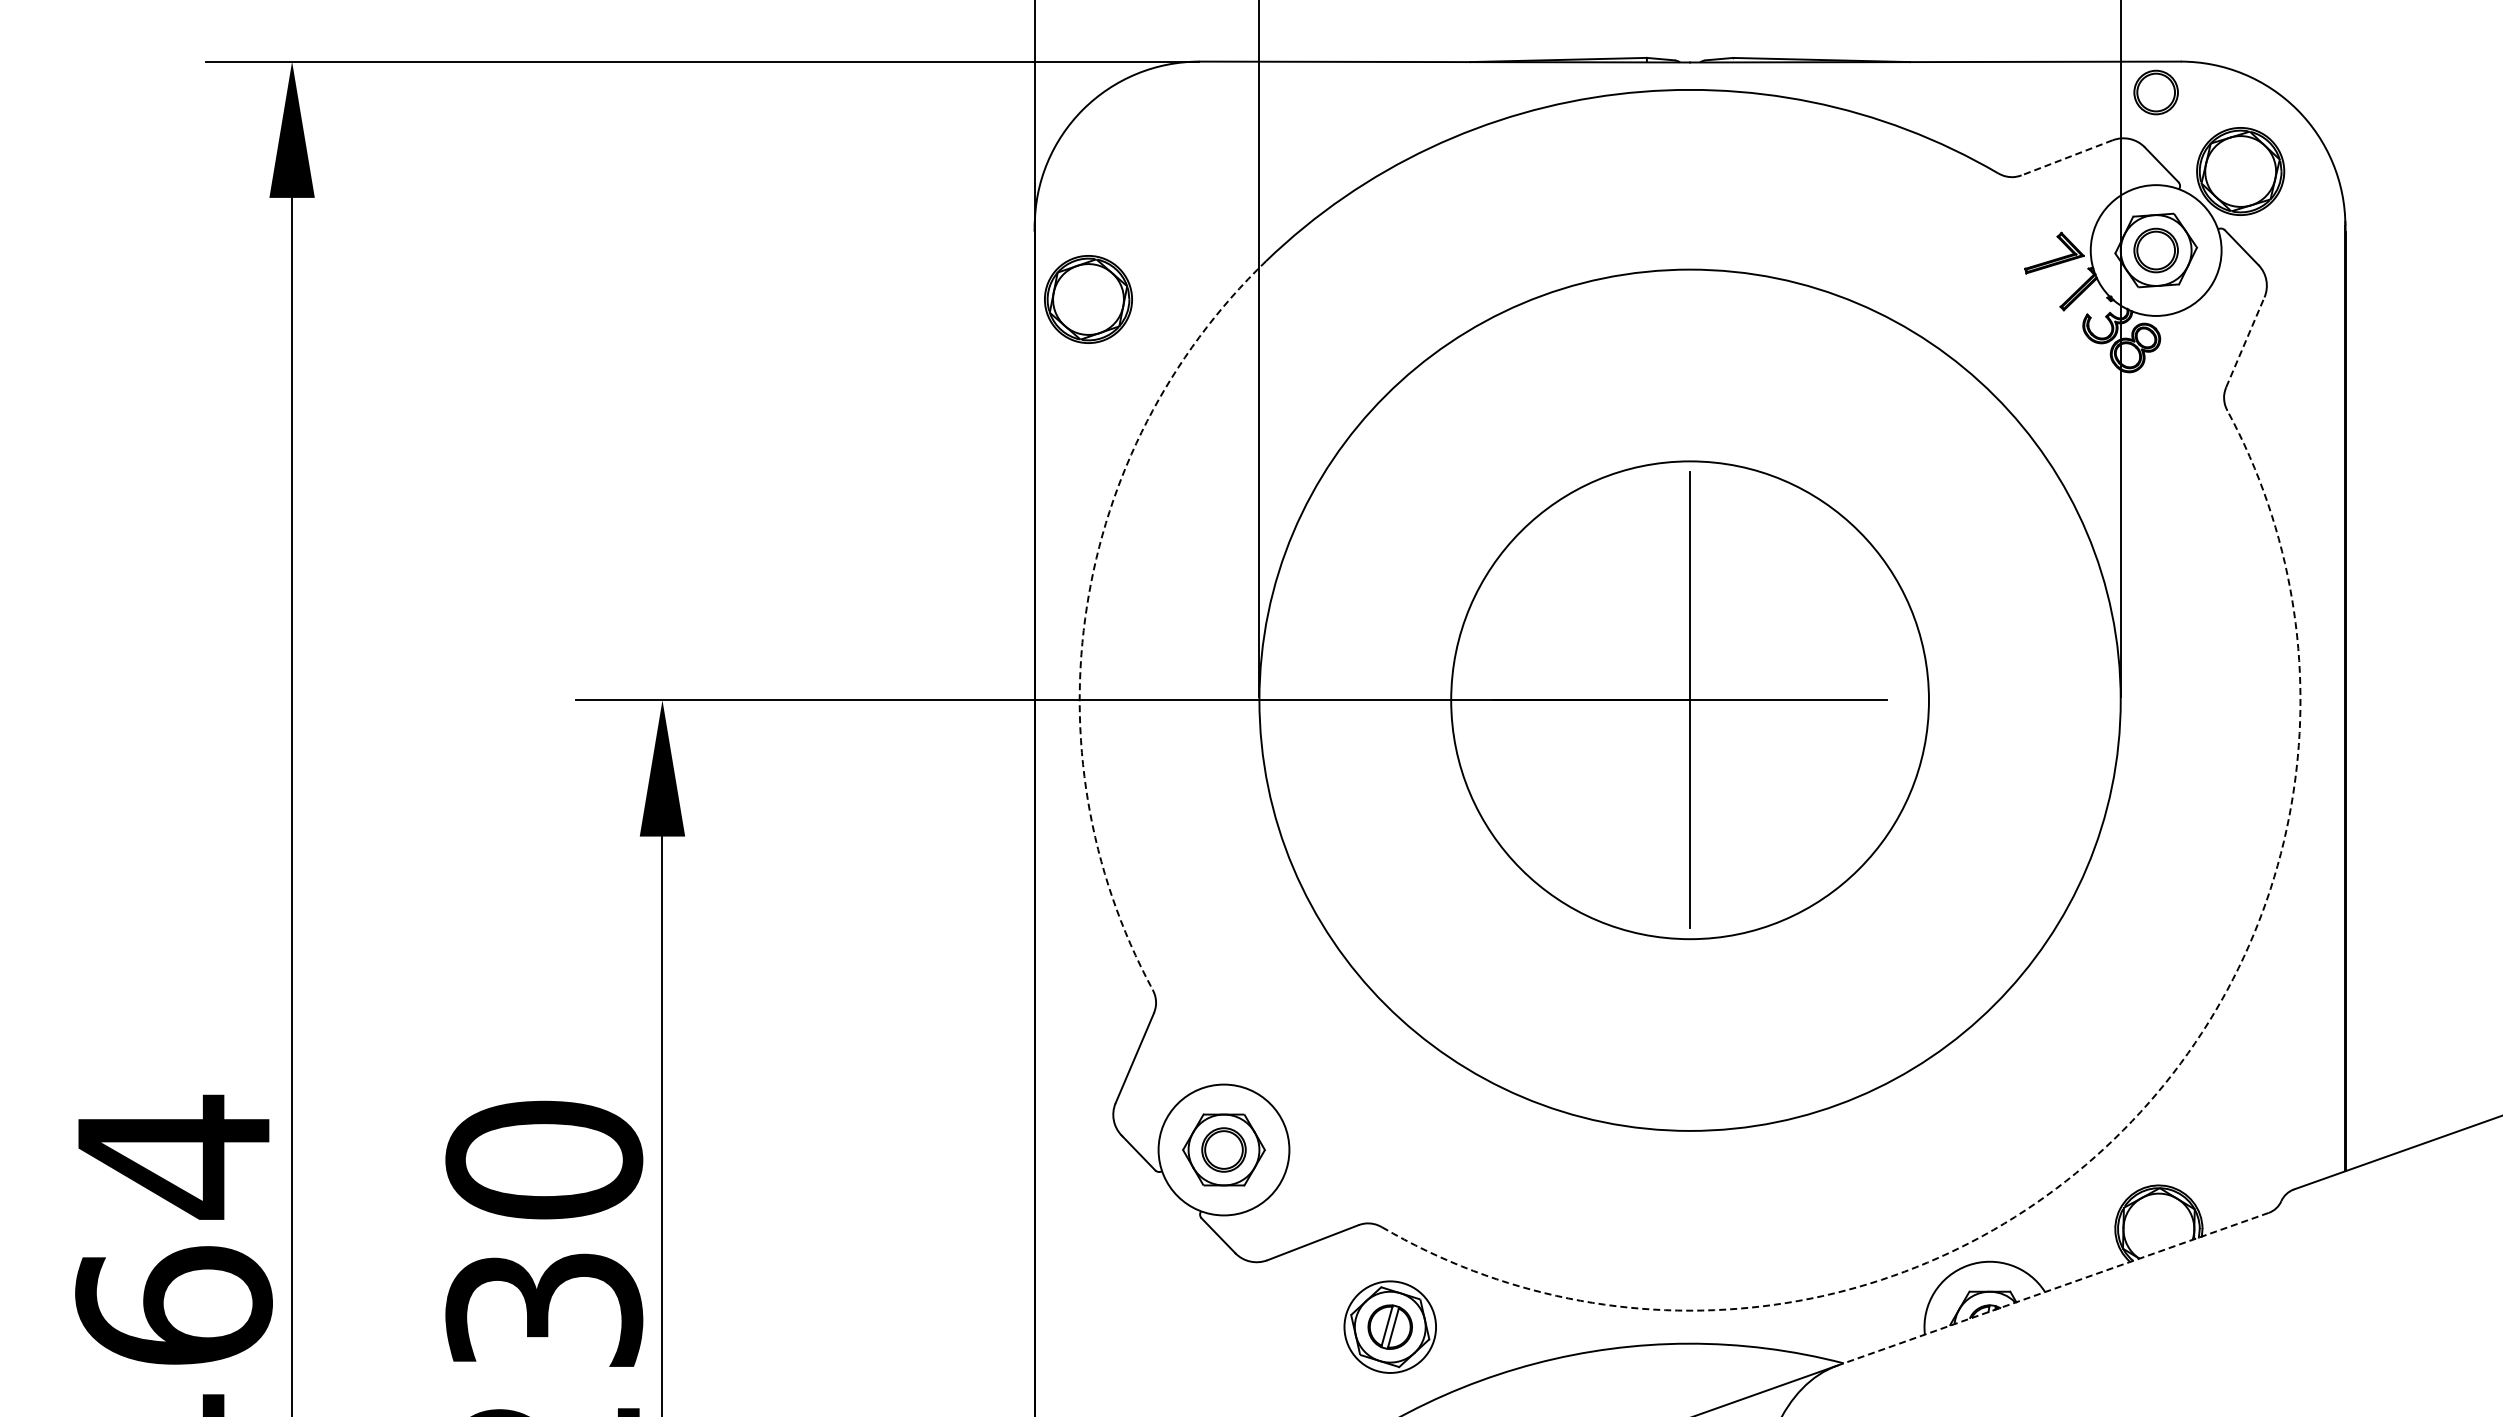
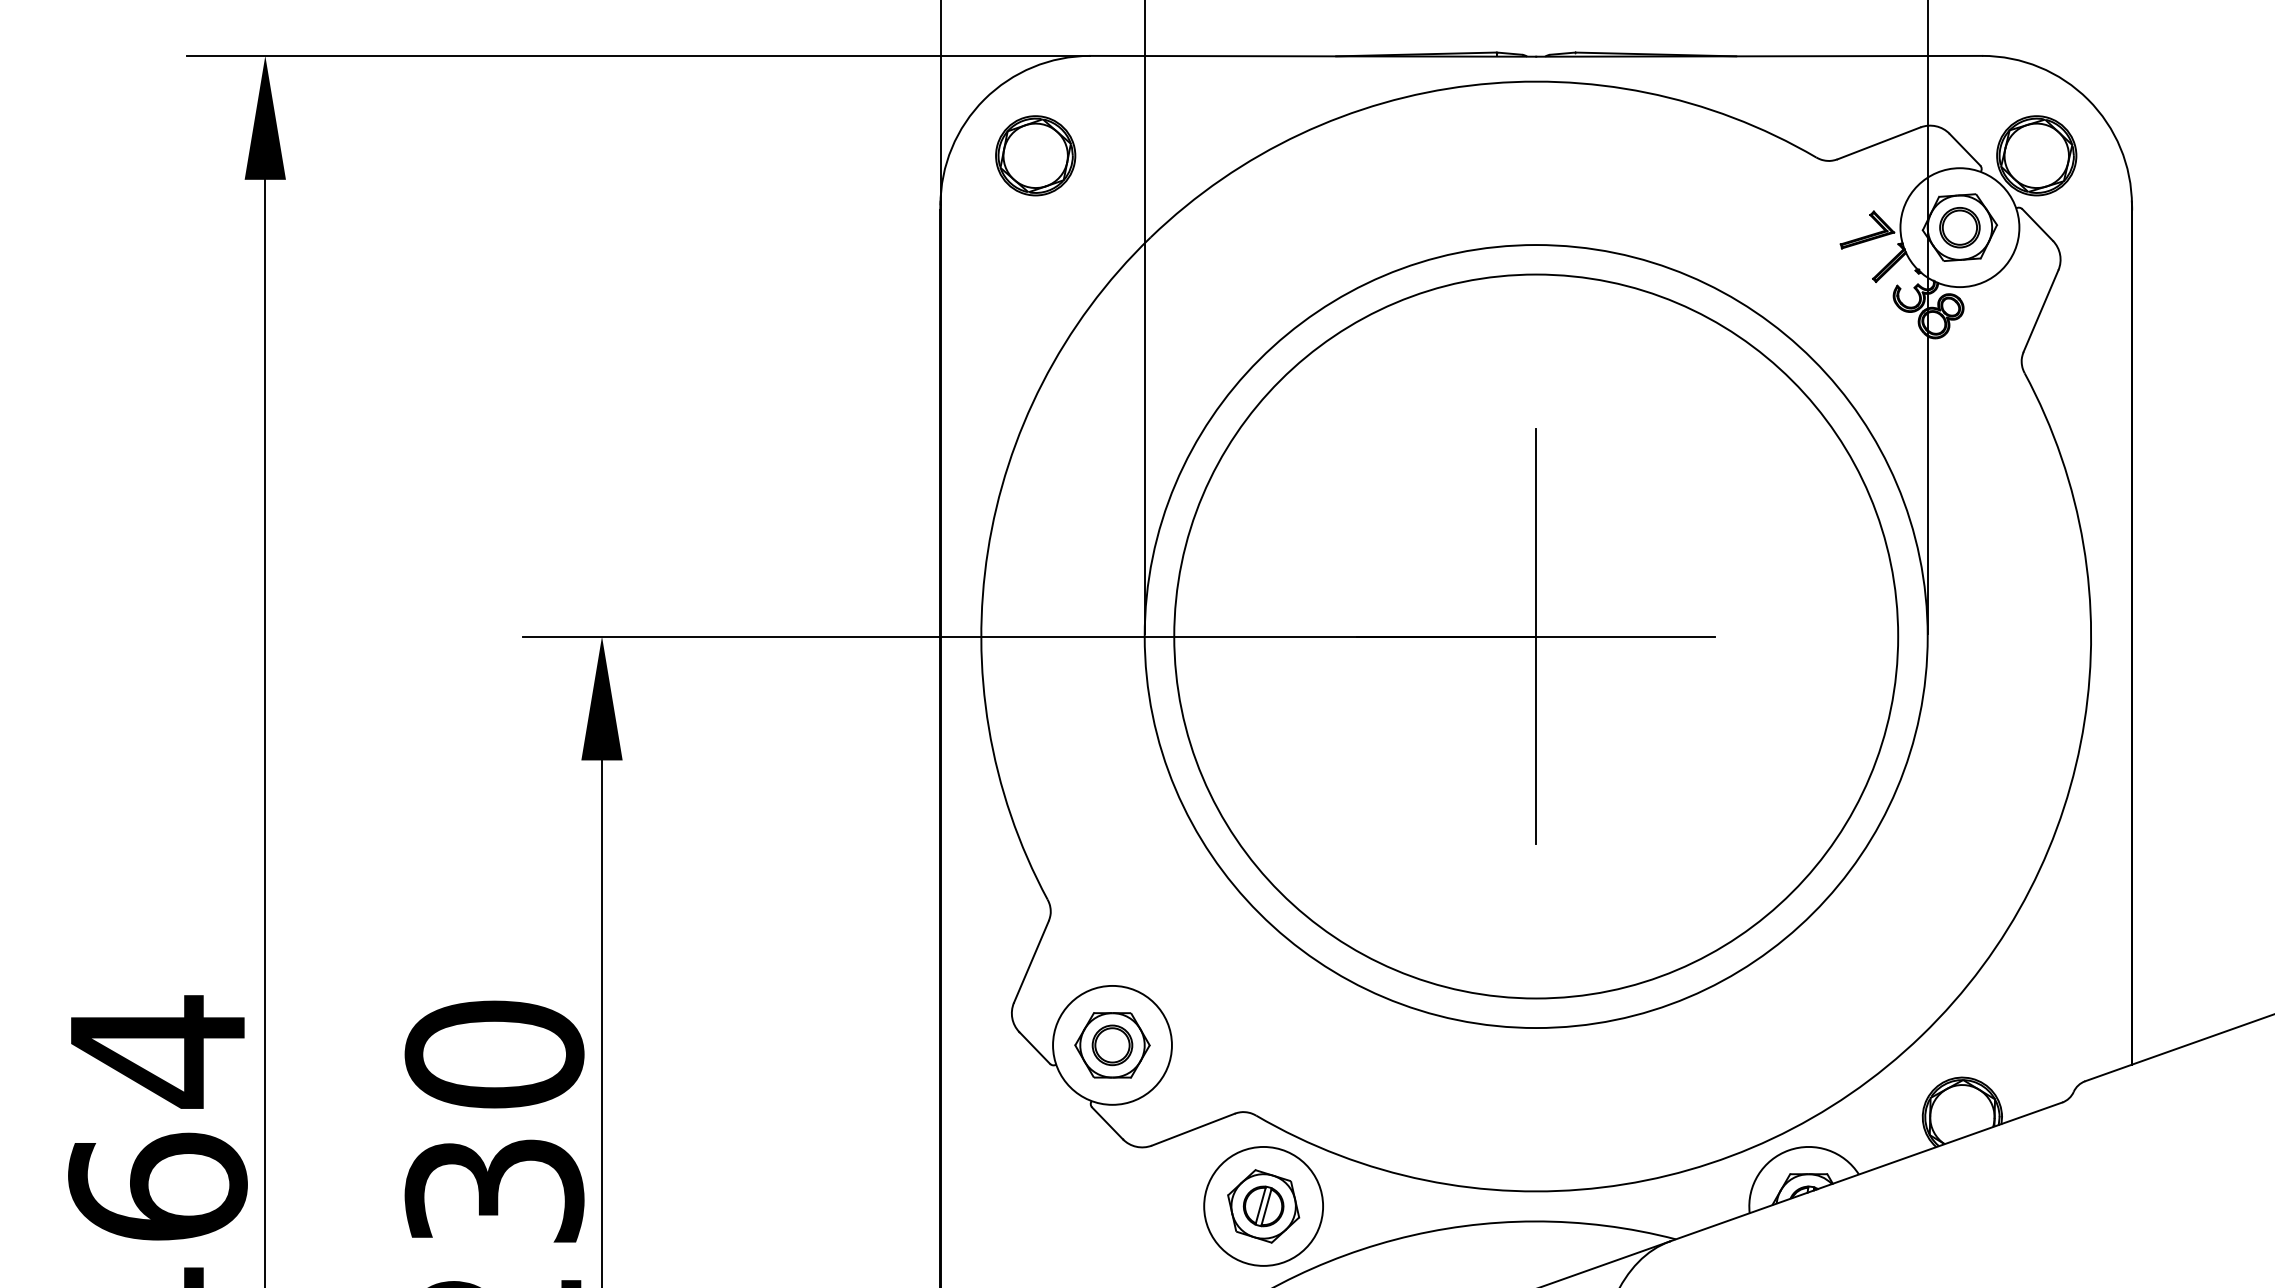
part: (2155, 92) -> (1959, 83), removed
line: (2067, 157) -> (1879, 143), dashed -> solid
part: (1088, 299) -> (1035, 155), moved
line: (2245, 342) -> (2041, 311), dashed -> solid
arc: (1086, 606) -> (987, 551), dashed -> solid
circle: (1689, 700) -> (1535, 636), size x1.67
arc: (2114, 1139) -> (1922, 1035), dashed -> solid
line: (2053, 1289) -> (1866, 1172), dashed -> solid
circle: (1389, 1326) -> (1262, 1205), size x1.43

